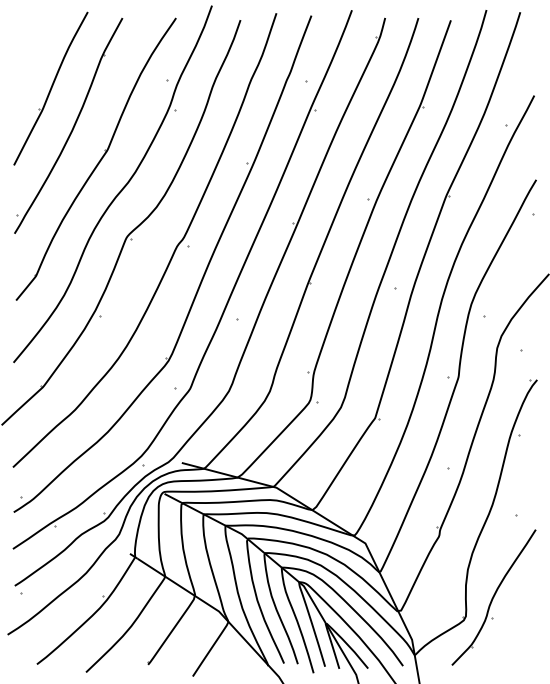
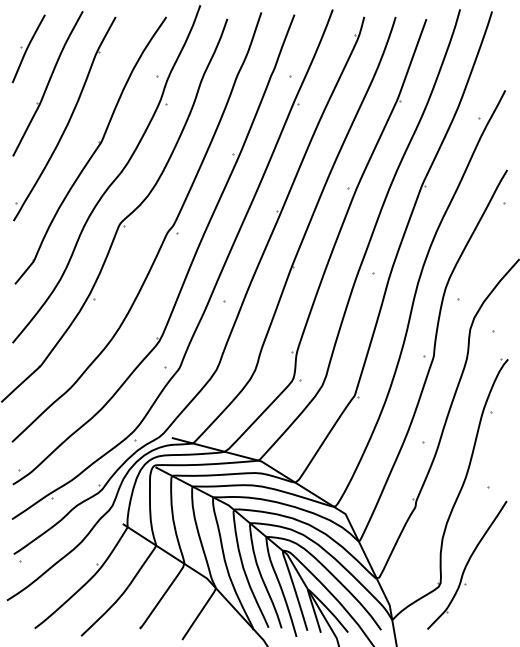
part: (30, 51) -> (28, 48), added

